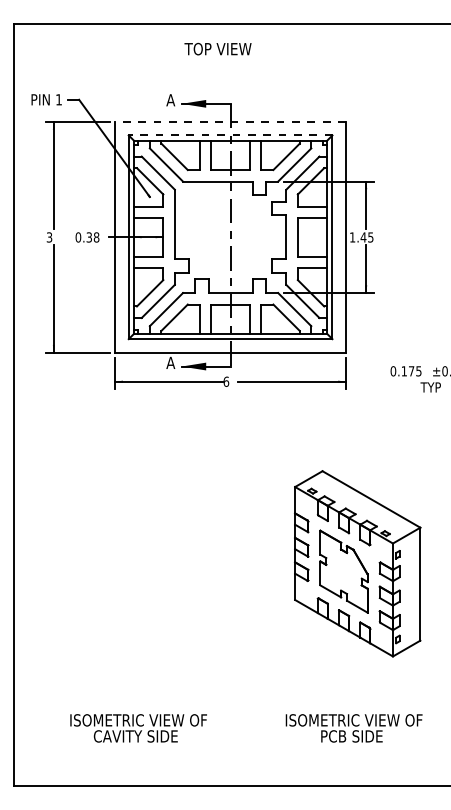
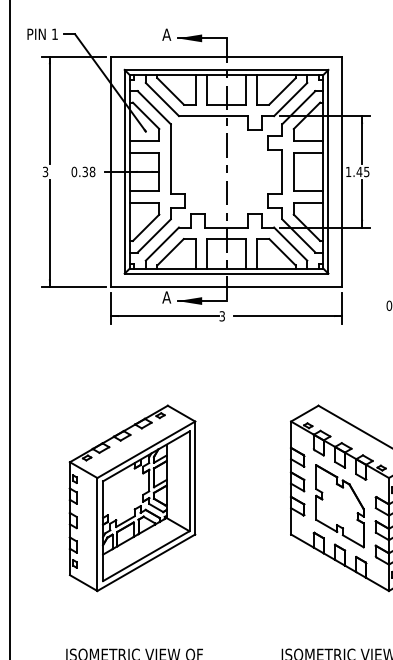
line: (230, 122) -> (226, 57), dashed -> solid
line: (230, 135) -> (226, 70), dashed -> solid
text: (226, 381) -> (222, 316), 6 -> 3
part: (136, 563) -> (132, 498), added

